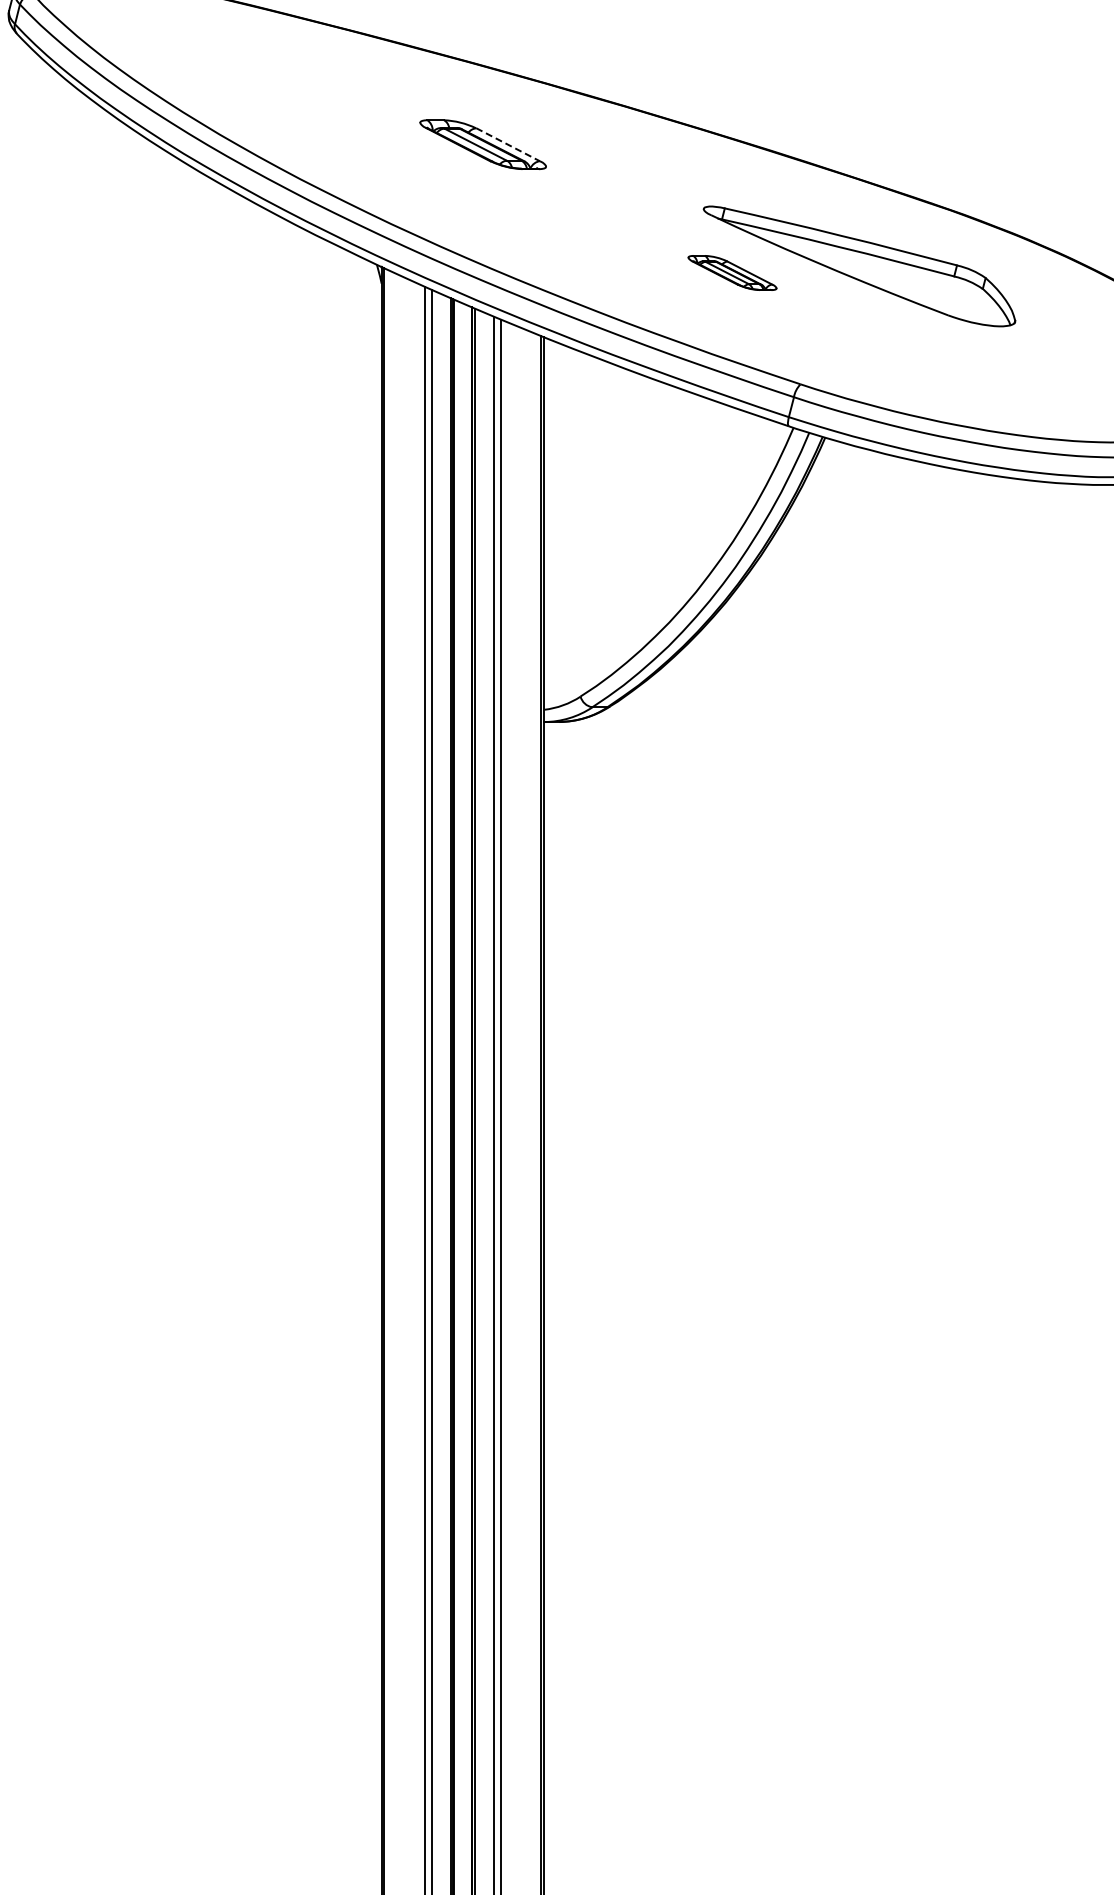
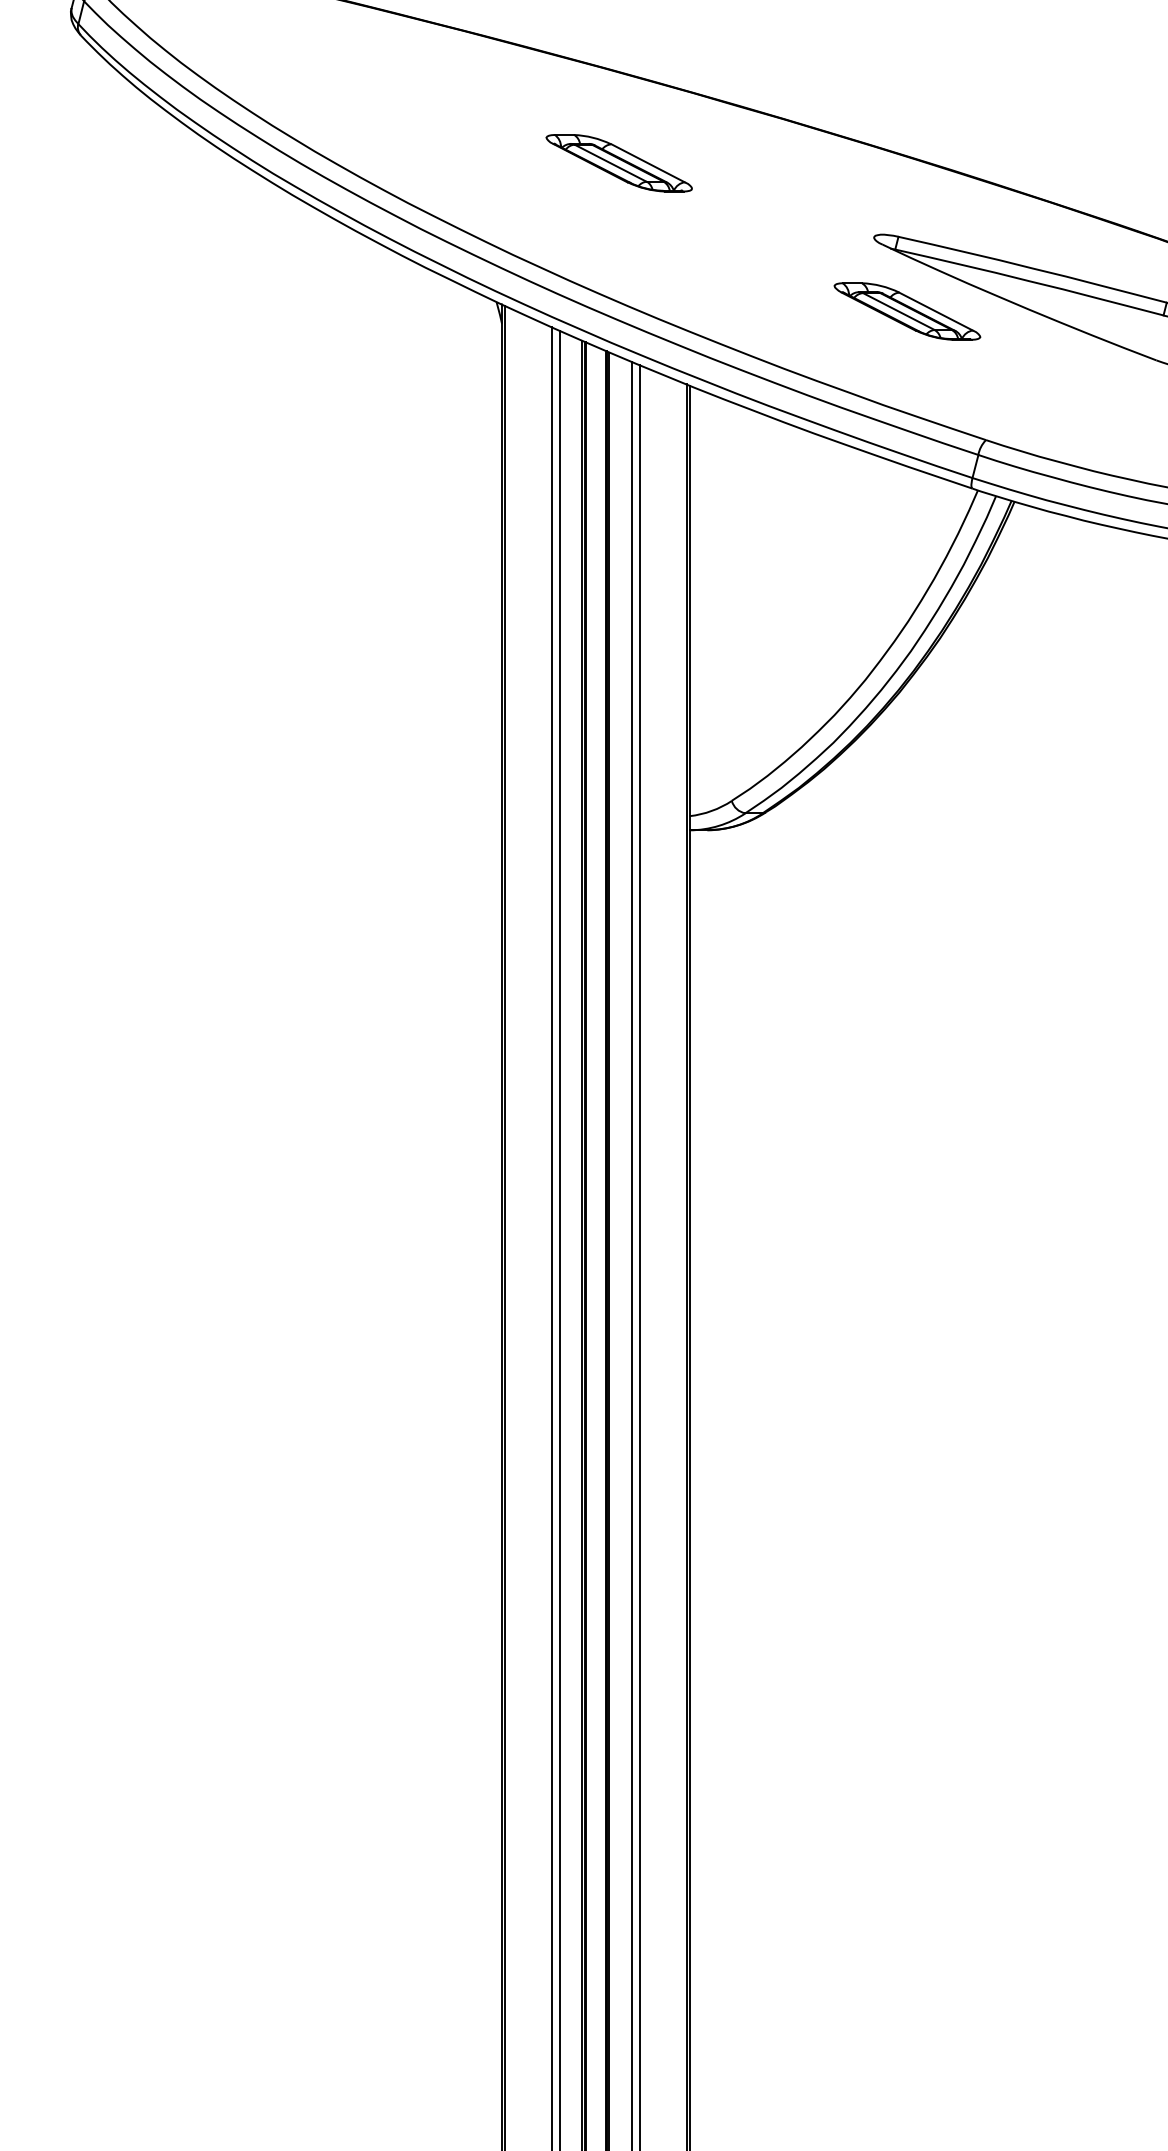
line: (508, 144) -> (648, 163), dashed -> solid
part: (732, 272) -> (907, 310), size x1.43

